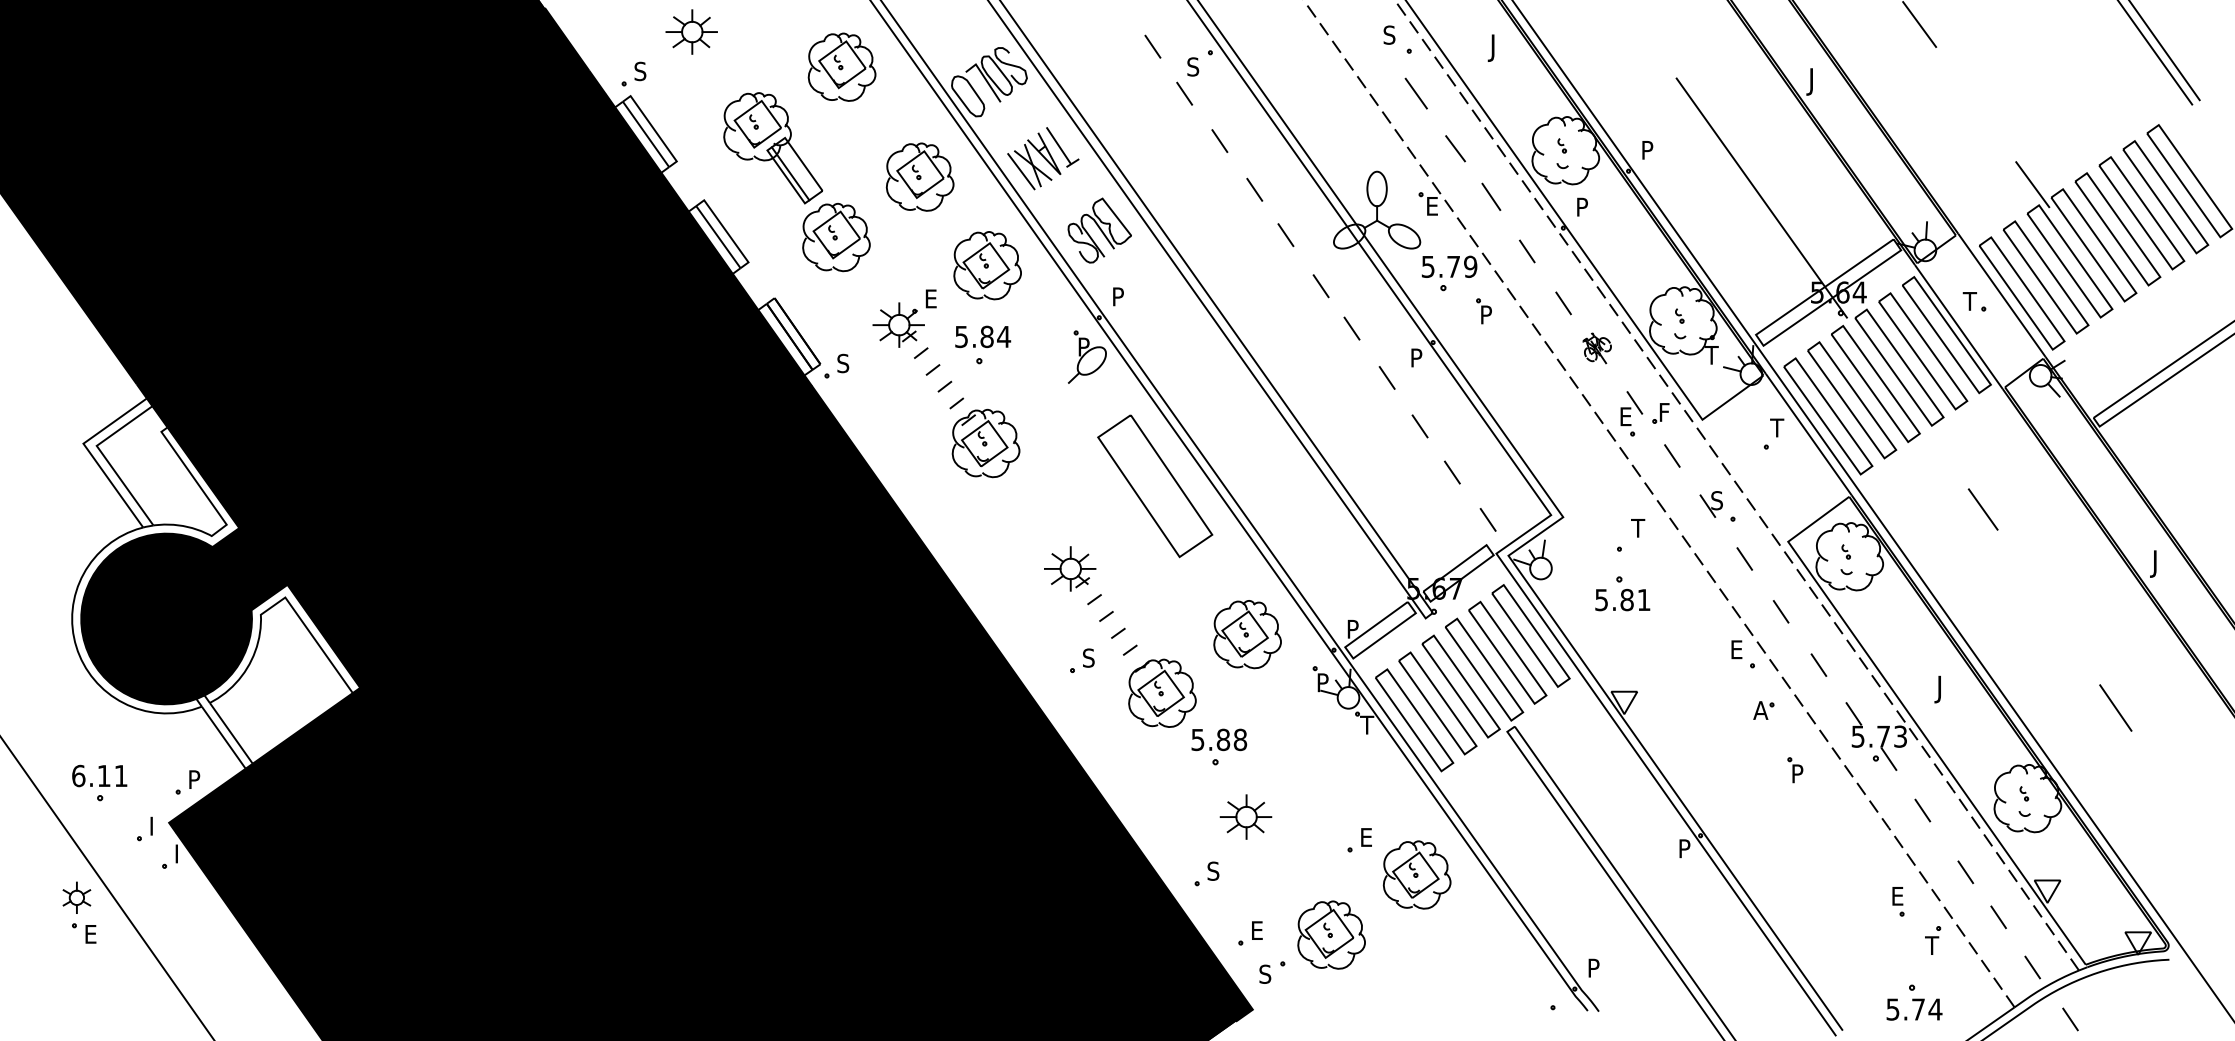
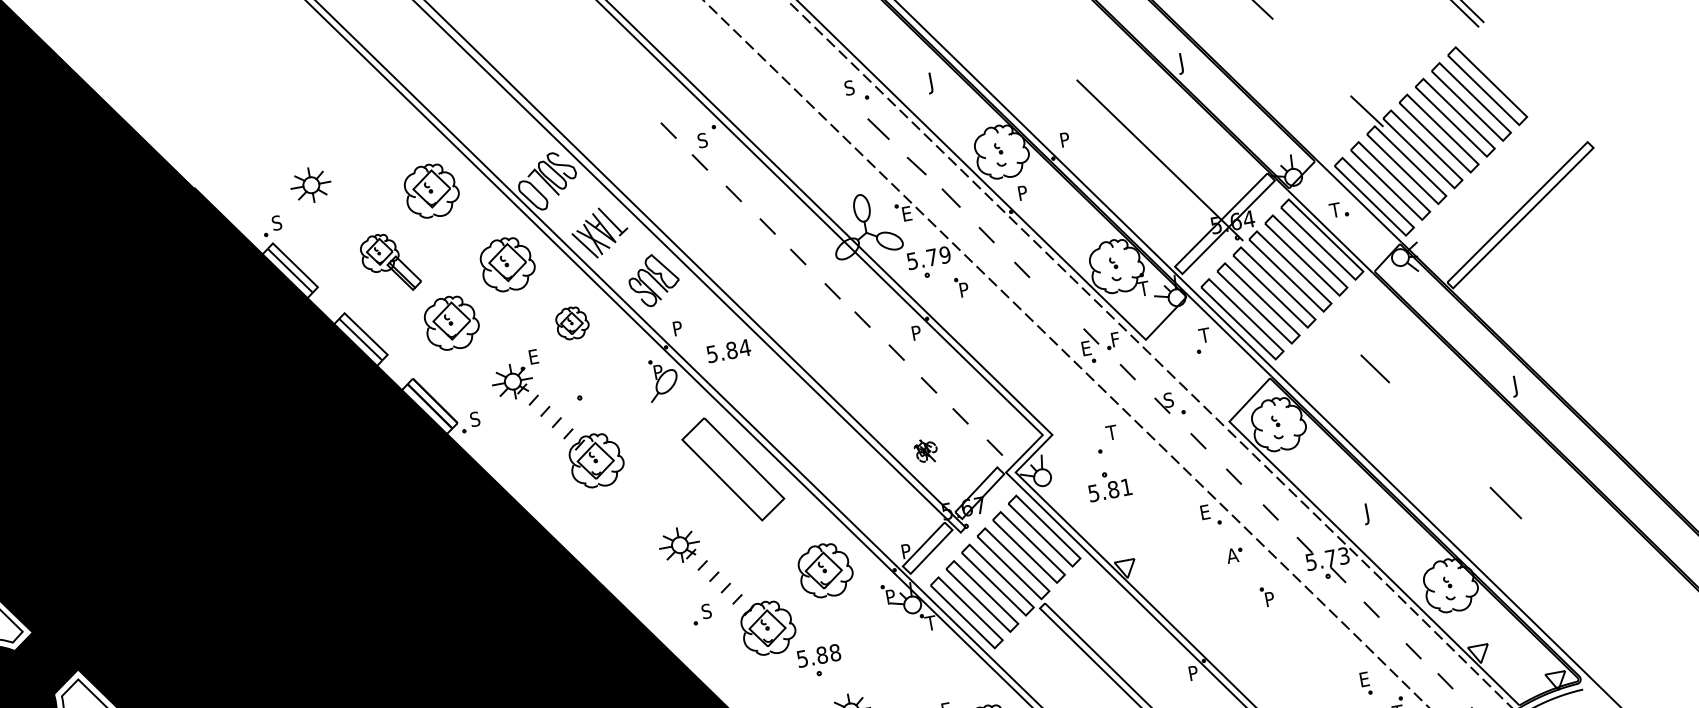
part: (773, 148) -> (390, 263), size x0.7
part: (987, 265) -> (572, 323), size x0.6
text: (983, 336) -> (729, 350), moved
part: (1596, 348) -> (925, 451), moved

